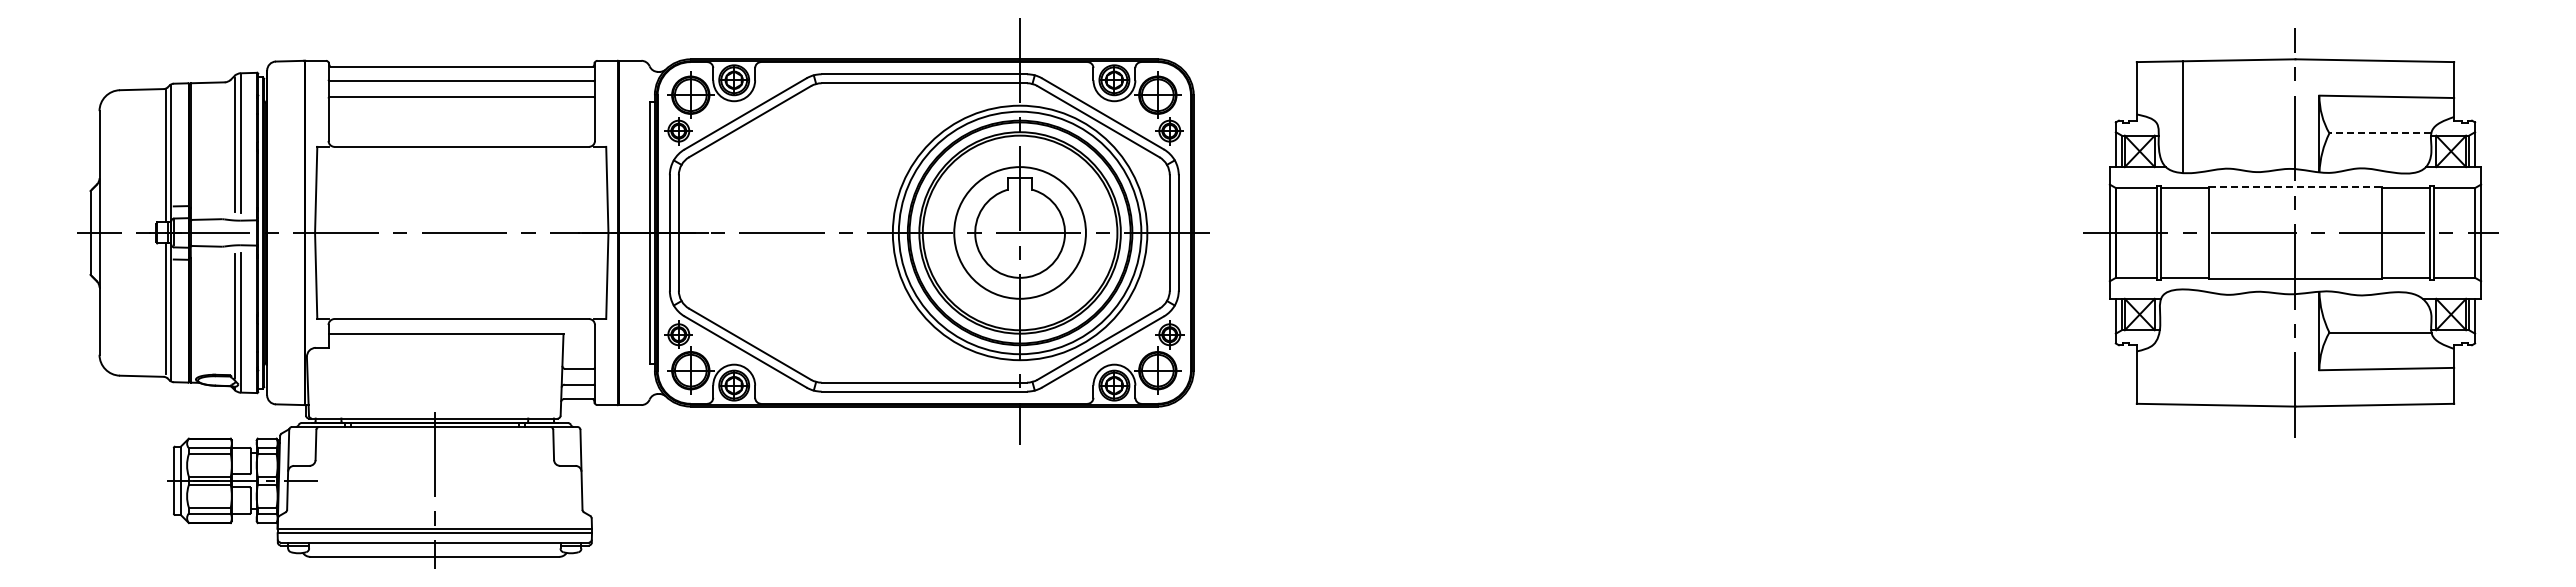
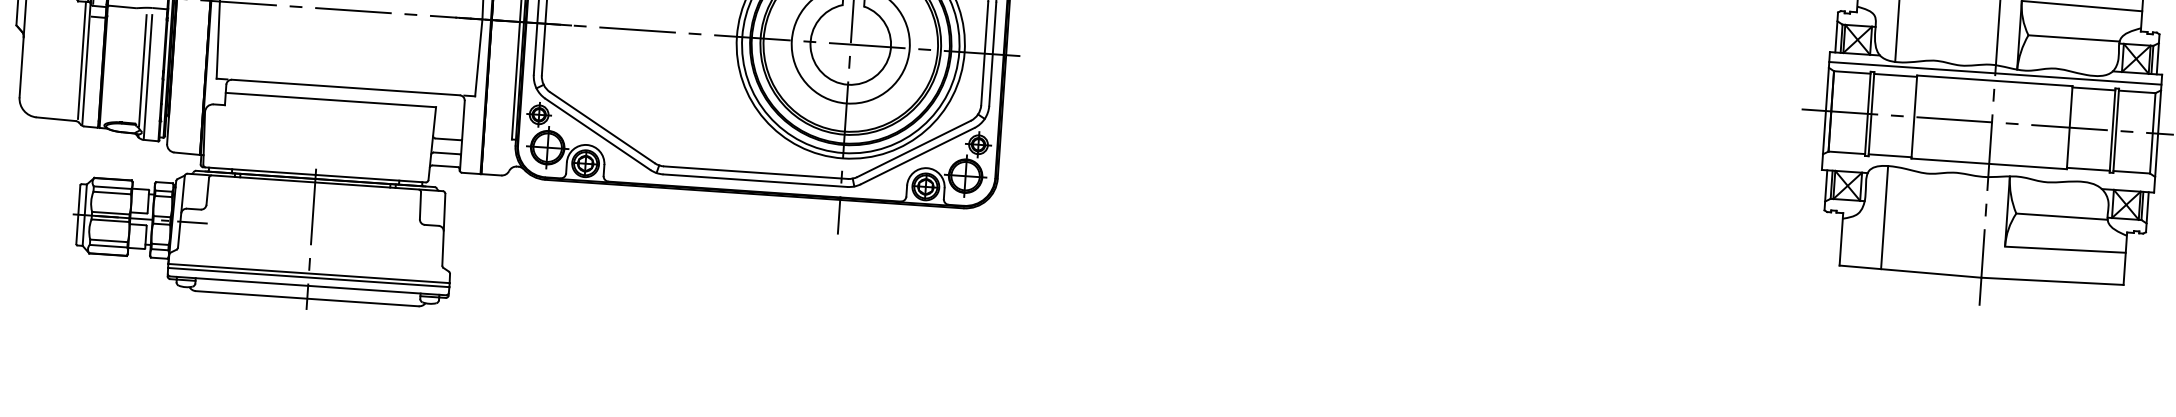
line: (2380, 133) -> (2074, 38), dashed -> solid
line: (2295, 178) -> (1995, 73), added
line: (2295, 186) -> (1994, 80), dashed -> solid
line: (2183, 346) -> (1884, 217), added

